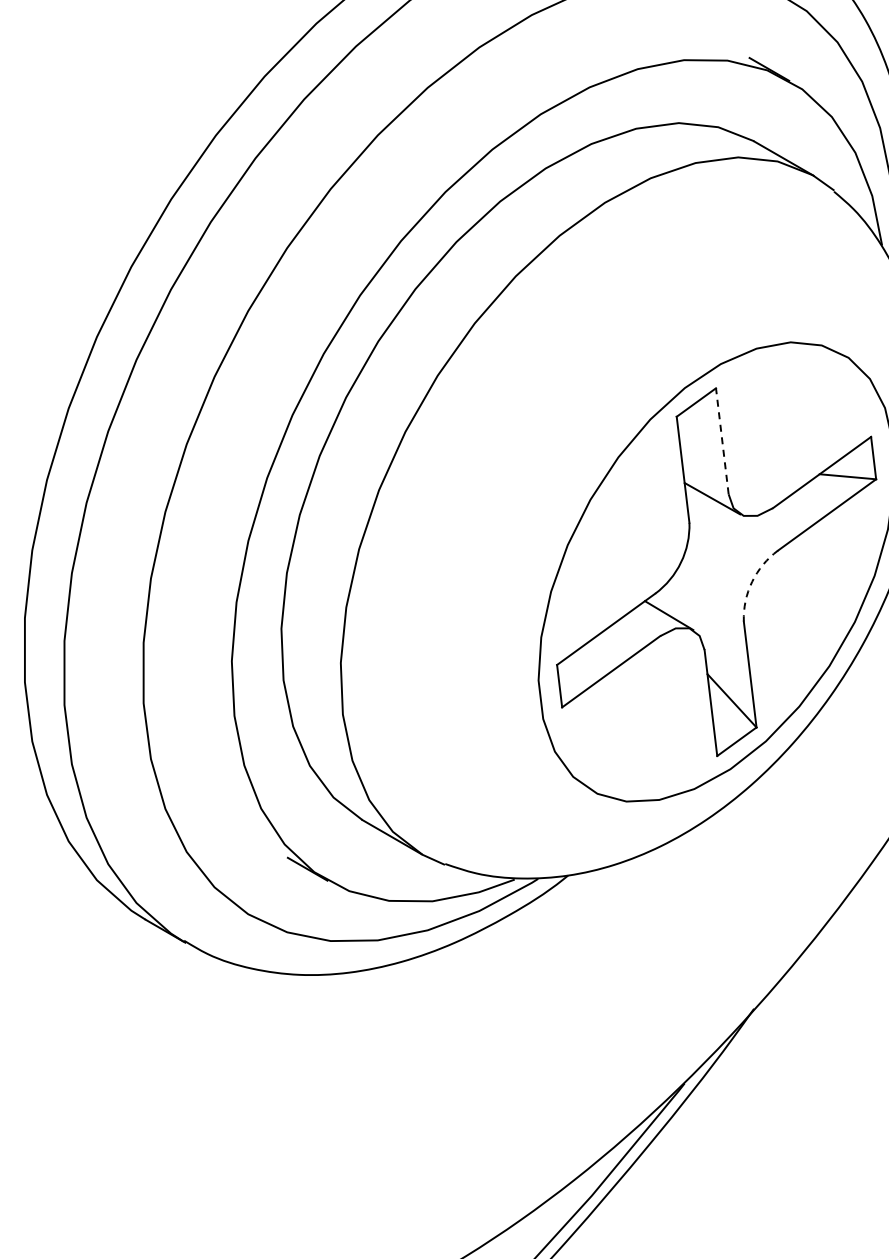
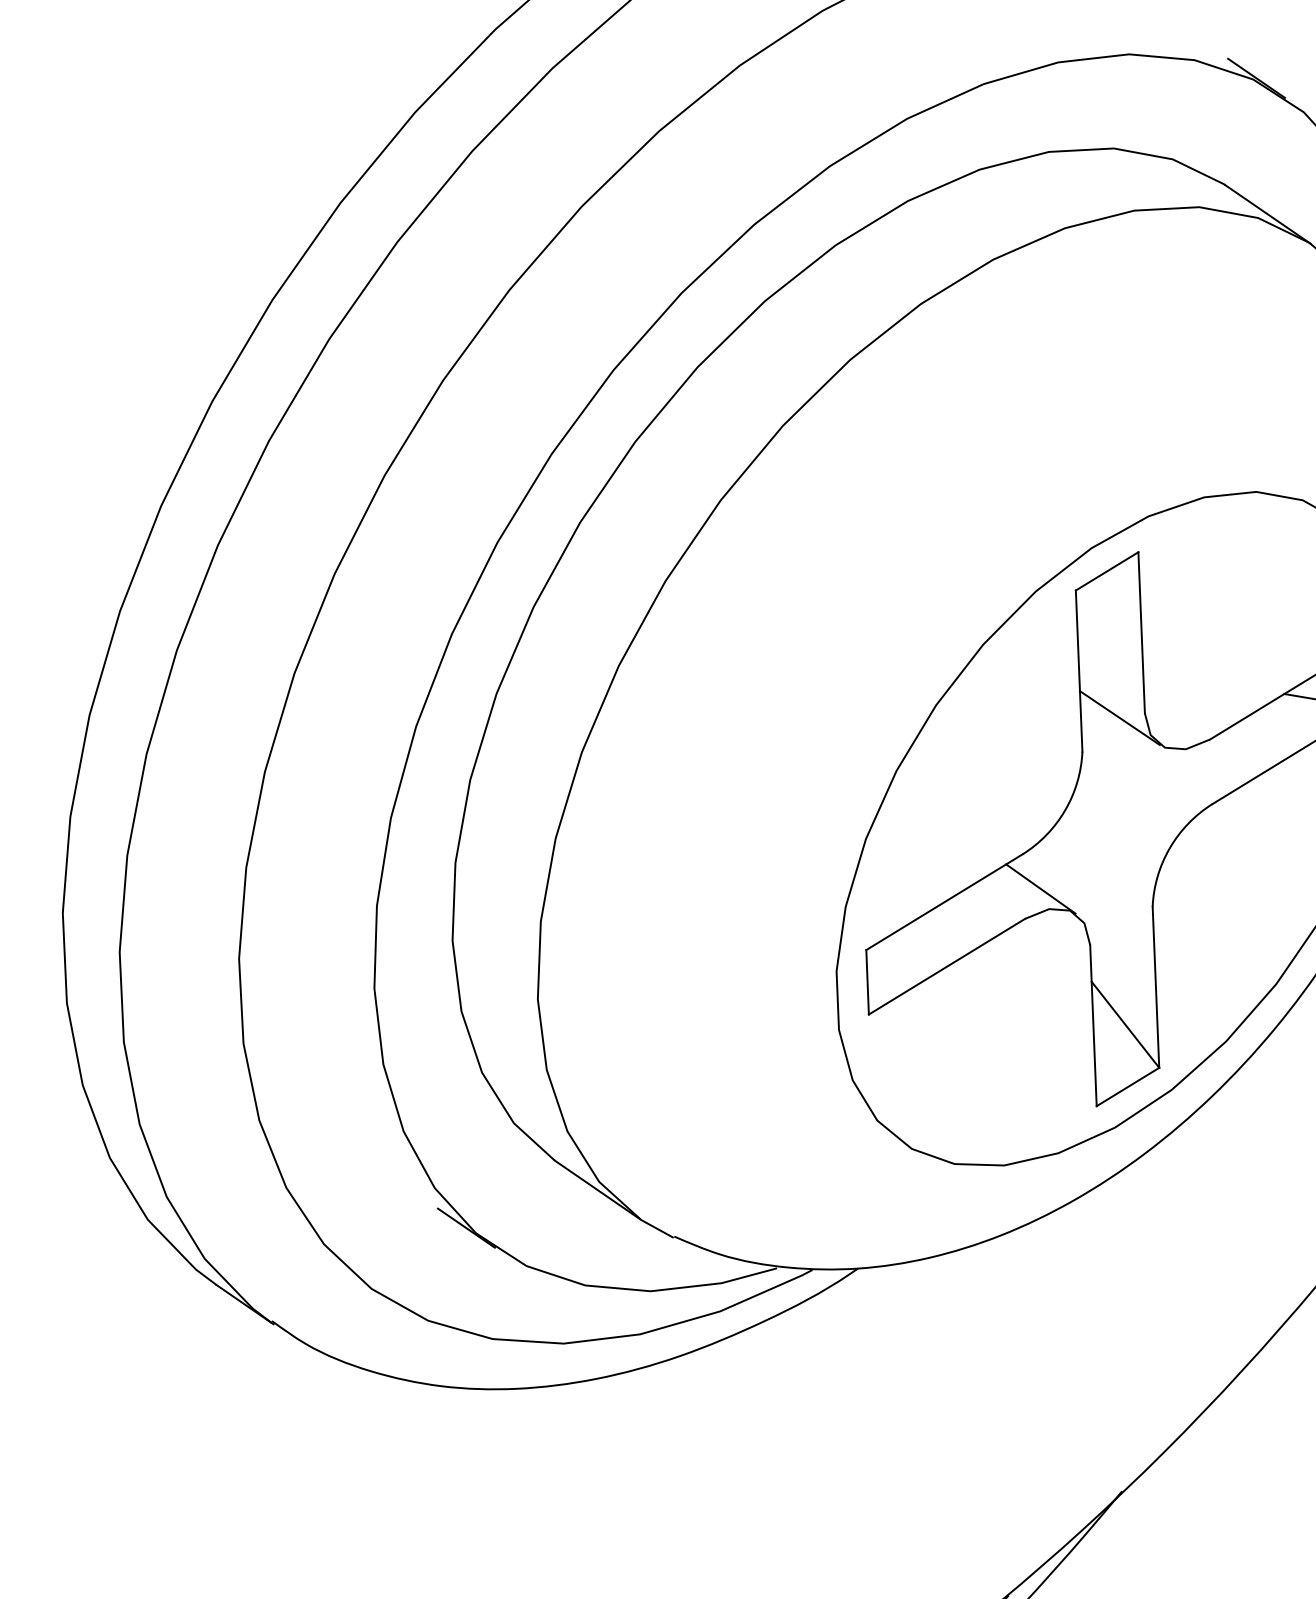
line: (722, 440) -> (1141, 631), dashed -> solid
arc: (752, 581) -> (1170, 847), dashed -> solid

